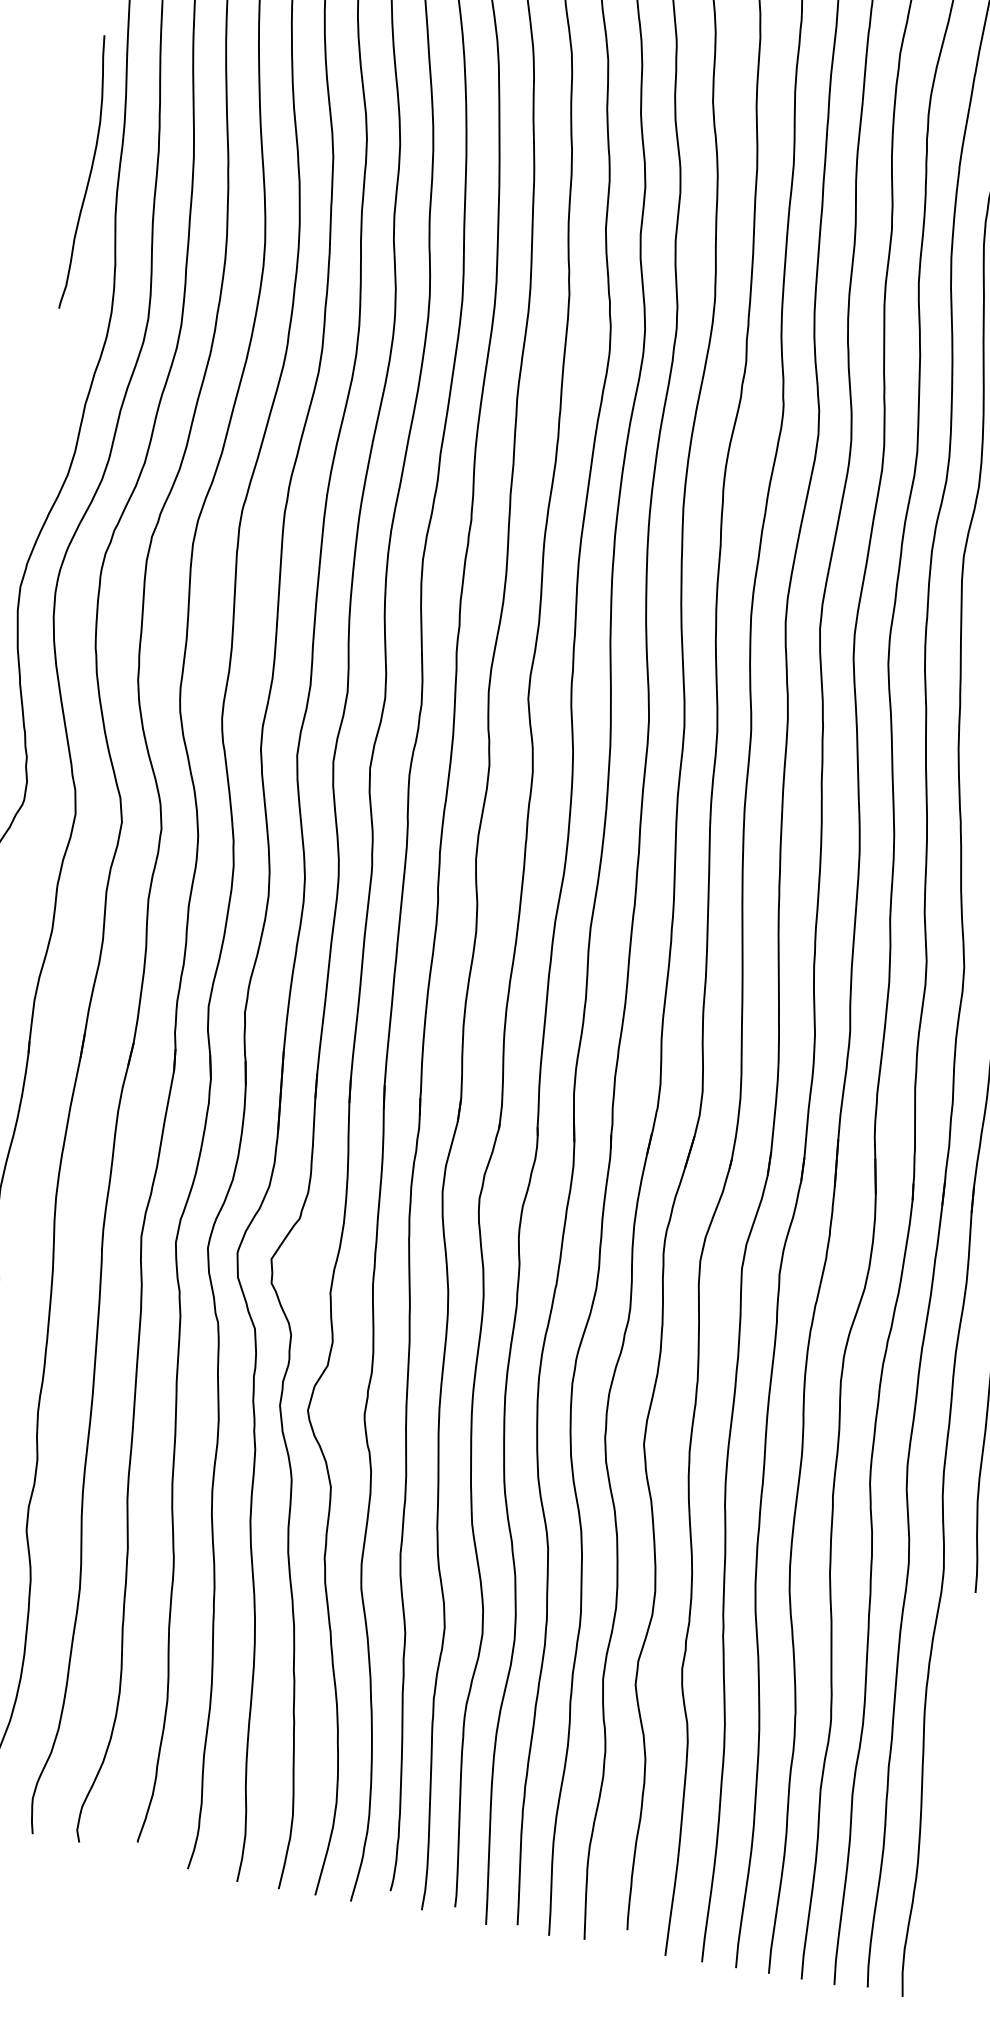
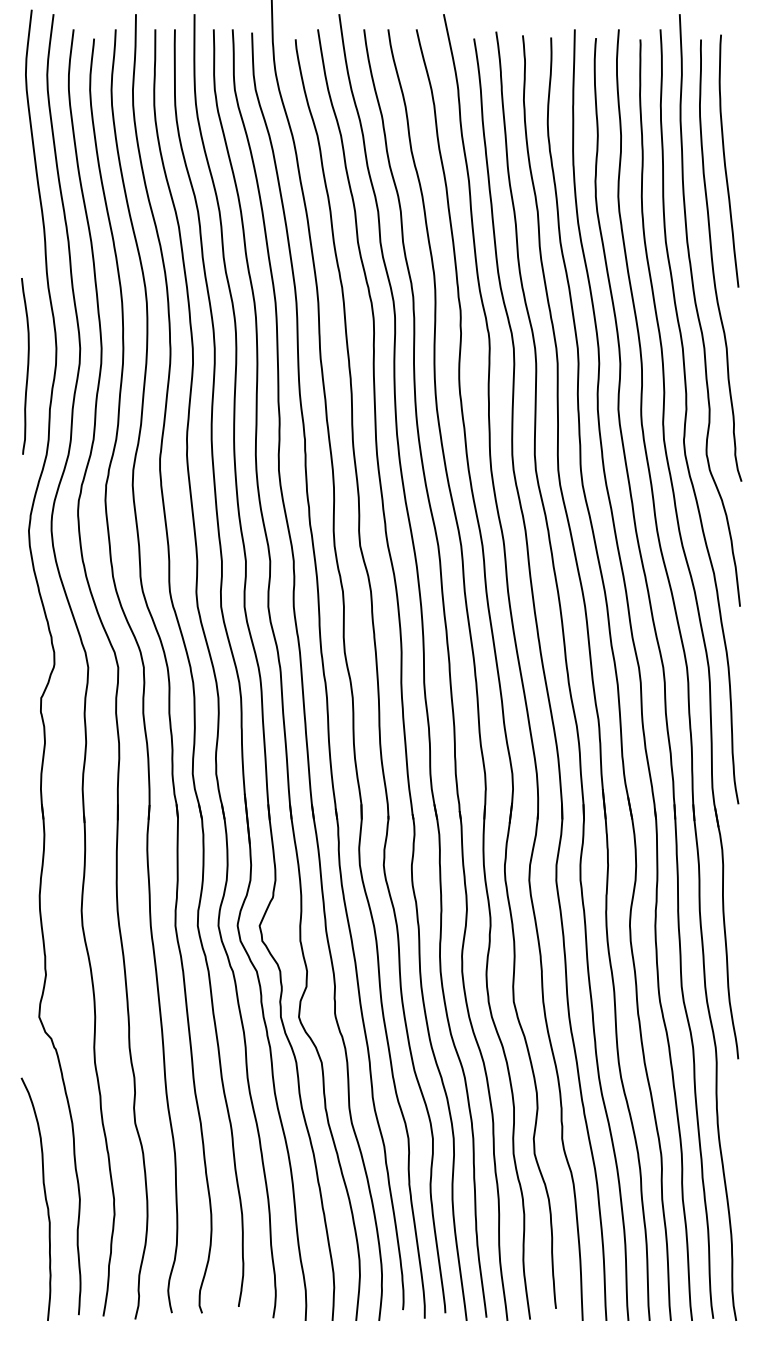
curve: (89, 173) -> (27, 366), moved

